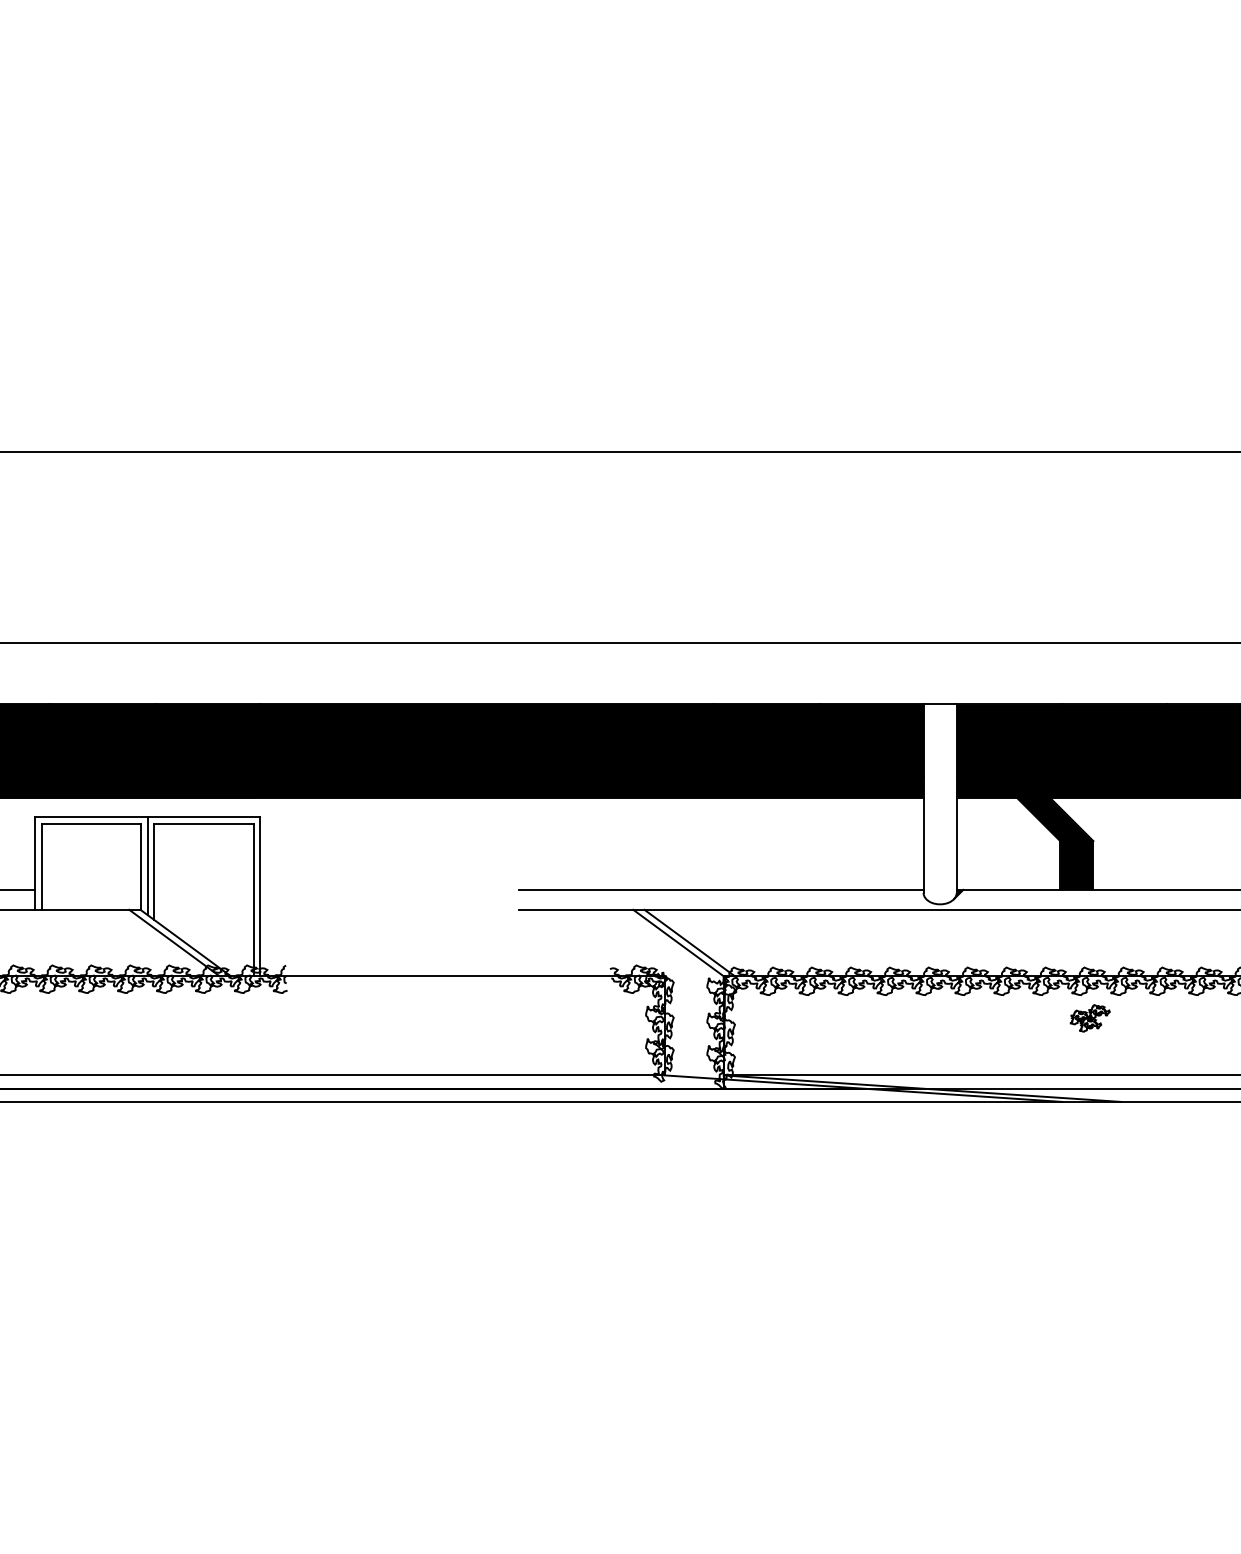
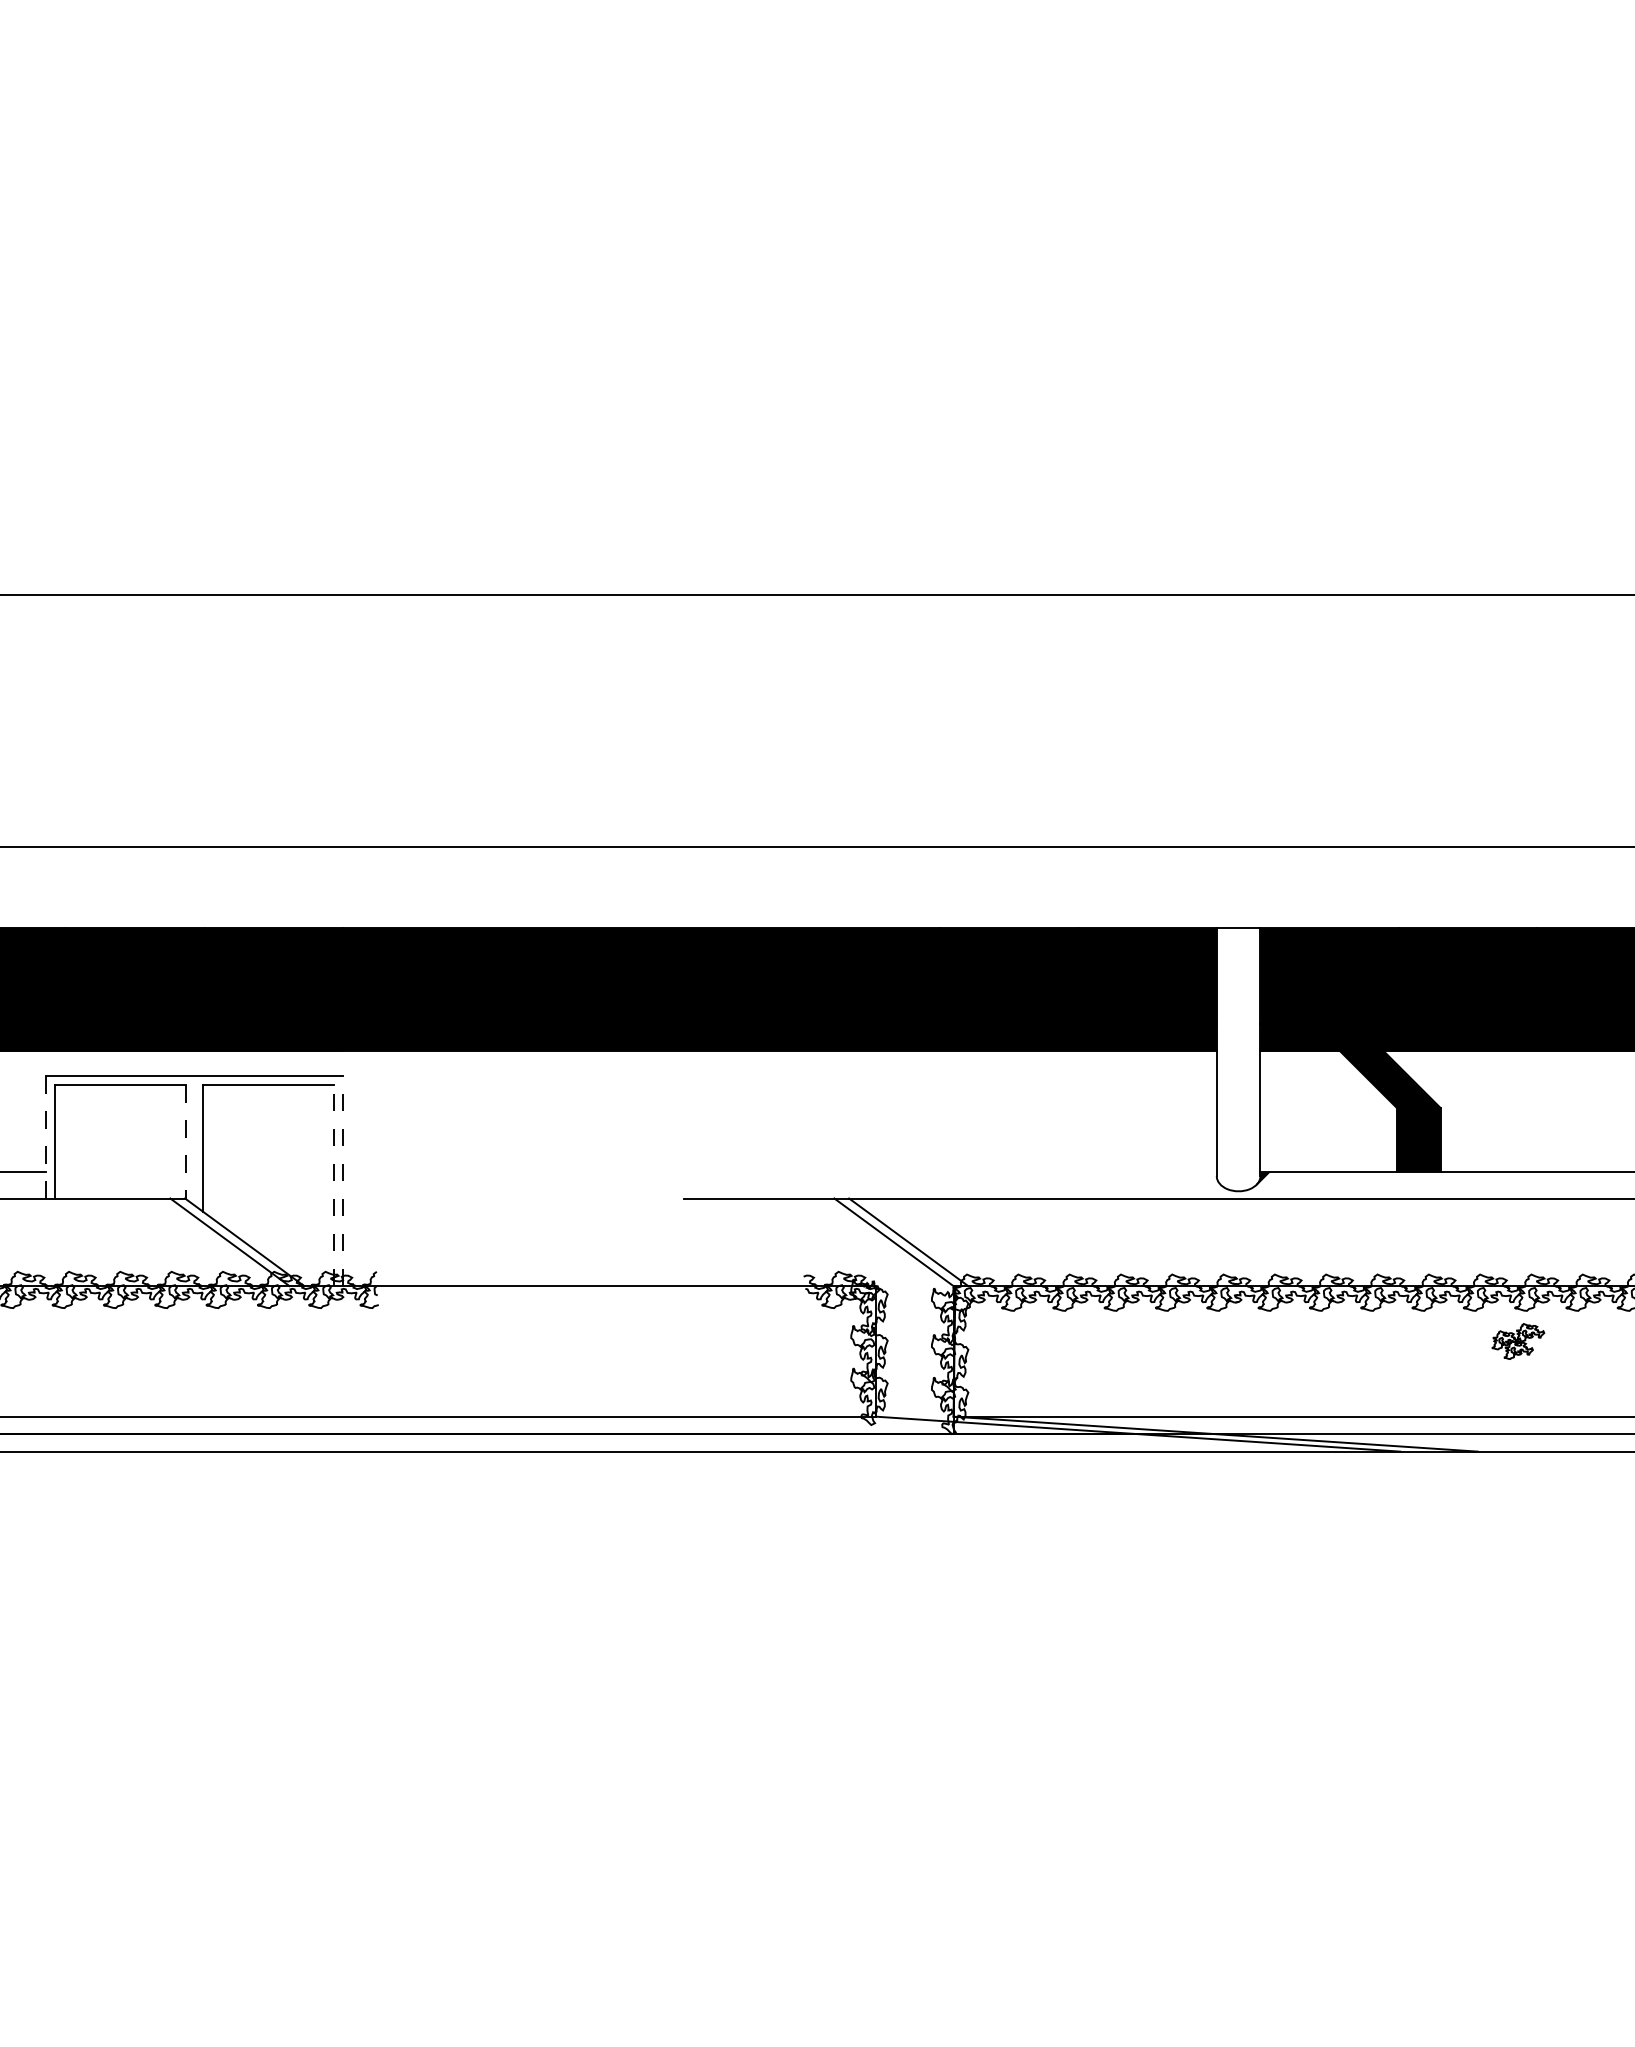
line: (34, 862) -> (45, 1136), solid -> dashed
line: (147, 865) -> (194, 1140), removed
line: (140, 867) -> (185, 1142), solid -> dashed
line: (720, 890) -> (949, 1172), removed
line: (260, 896) -> (343, 1181), solid -> dashed
line: (253, 899) -> (334, 1185), solid -> dashed
part: (1090, 1018) -> (1518, 1341), moved

